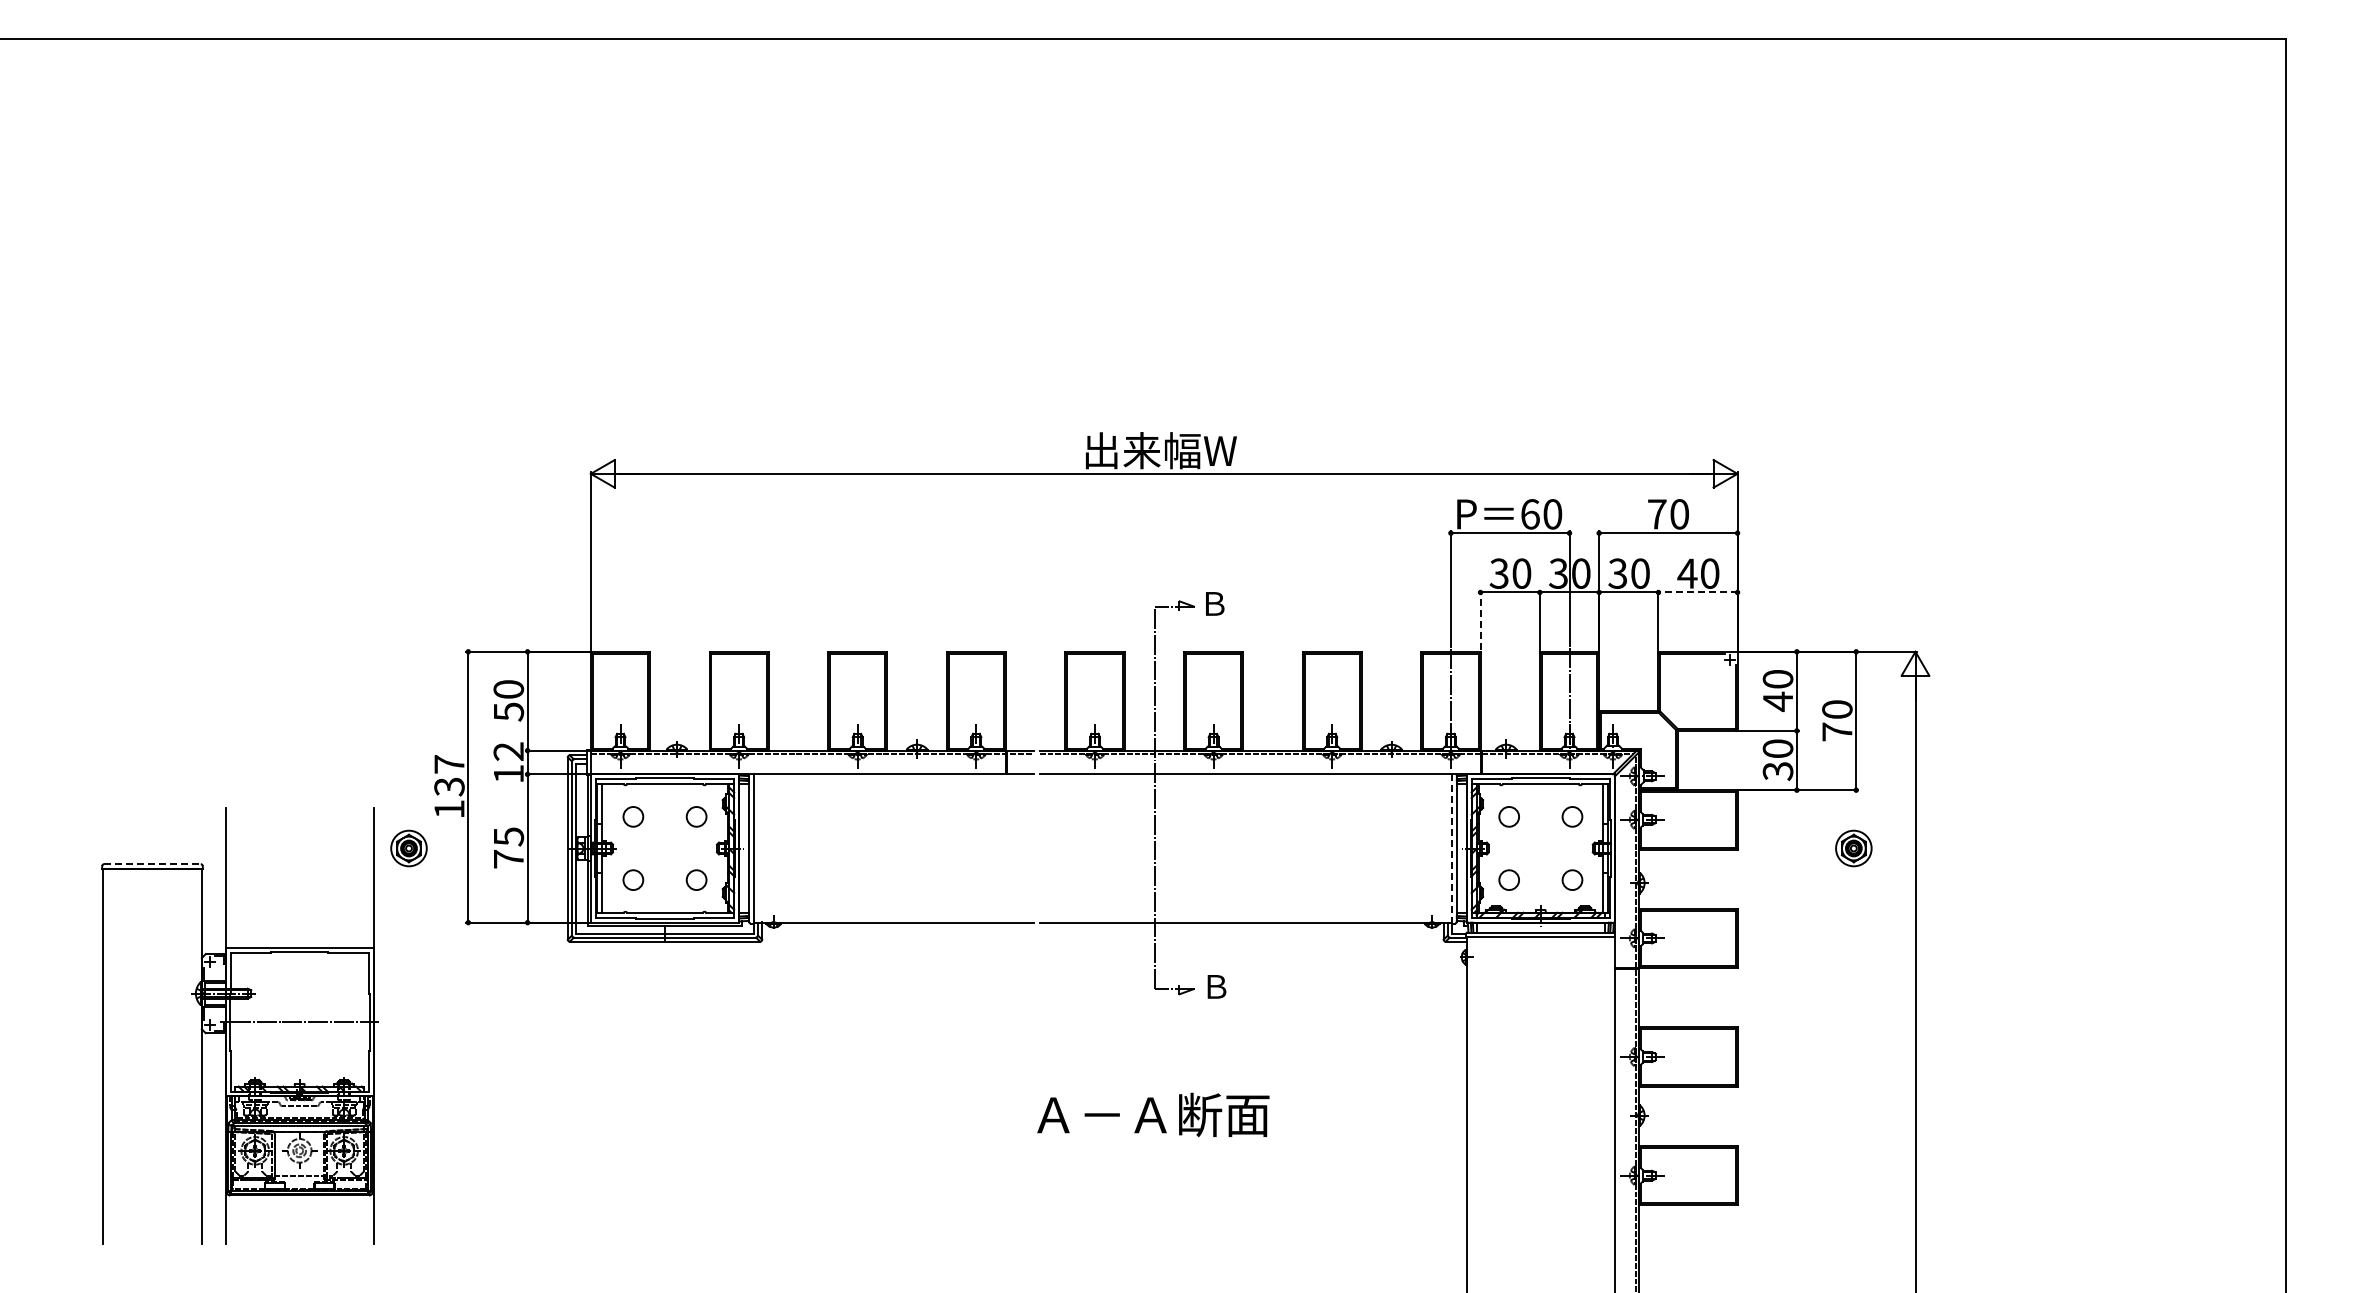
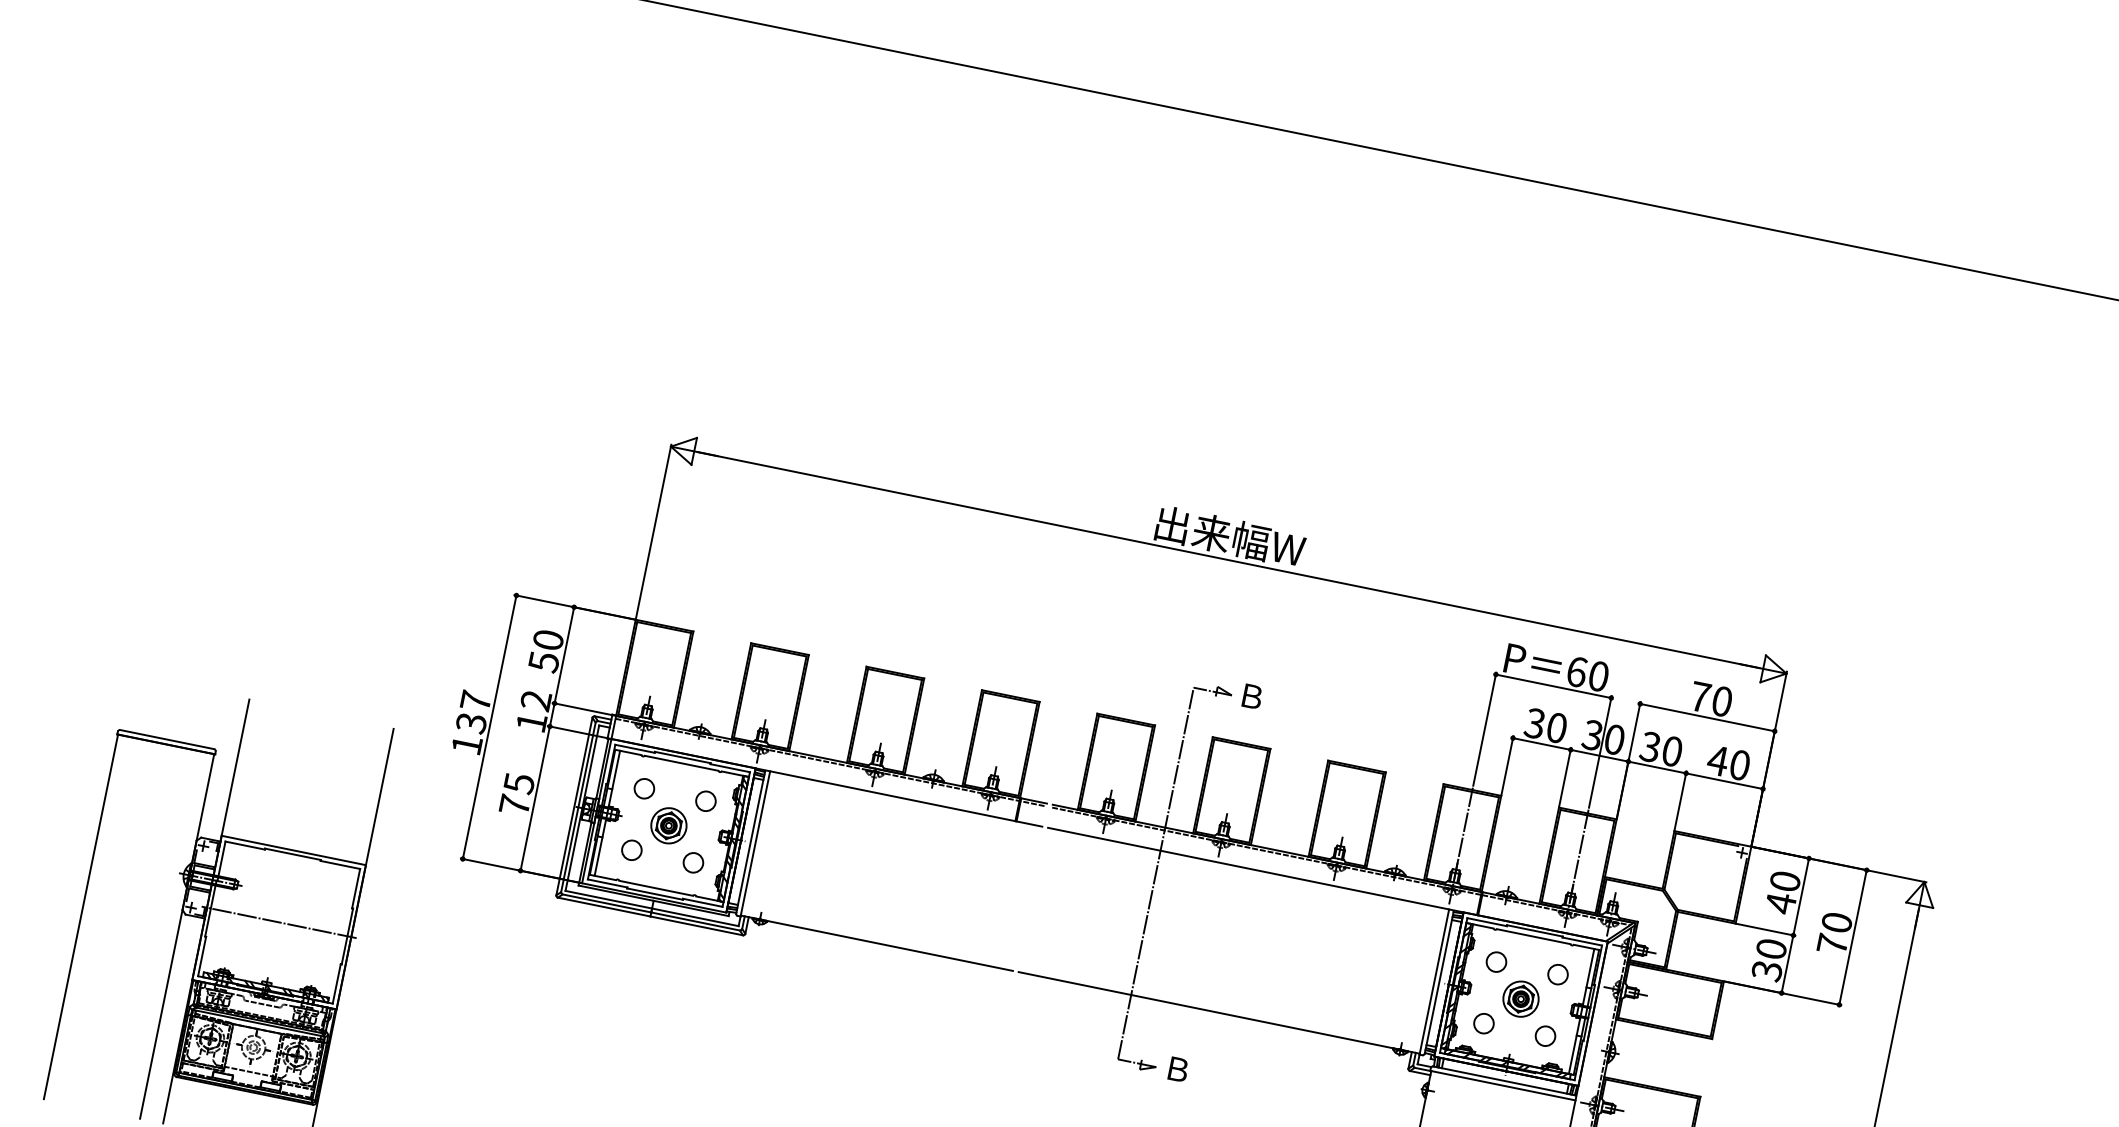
line: (1698, 592) -> (1725, 781), dashed -> solid
line: (1480, 620) -> (1507, 765), dashed -> solid
part: (408, 848) -> (668, 825), moved
part: (1853, 848) -> (1520, 999), moved
line: (1451, 849) -> (1433, 982), dashed -> solid
line: (152, 864) -> (167, 739), dashed -> solid

